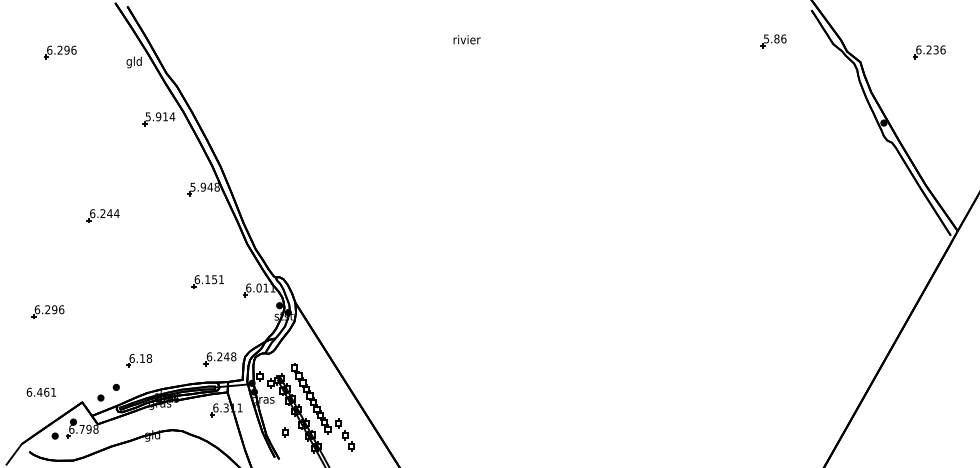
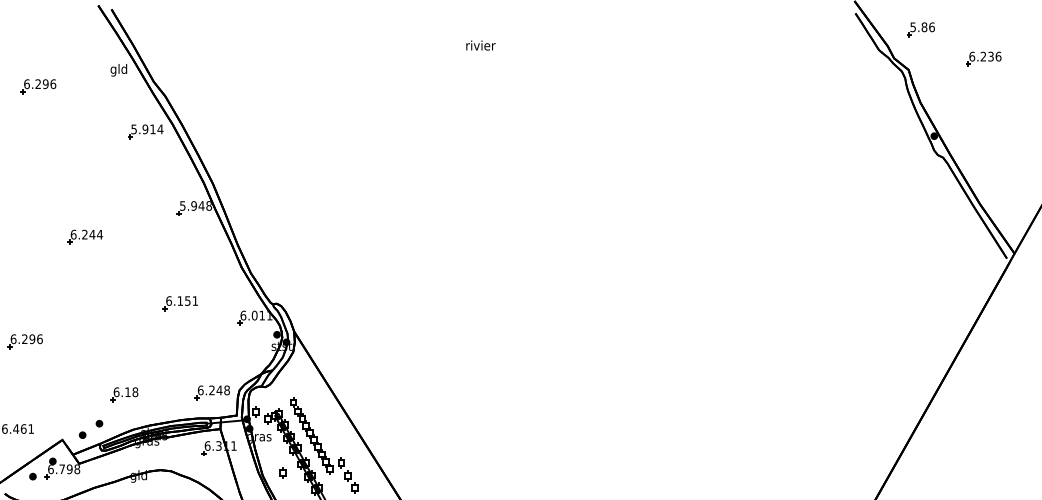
part: (773, 41) -> (920, 30), moved
part: (60, 52) -> (38, 86), moved
part: (207, 281) -> (180, 303), moved

